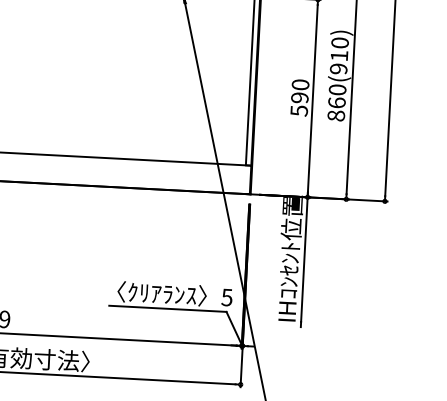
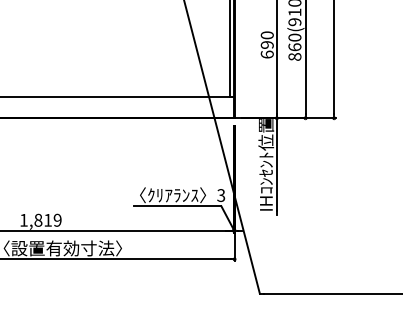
text: (298, 110) -> (266, 54), 590 -> 690
text: (227, 297) -> (221, 195), 5 -> 3

